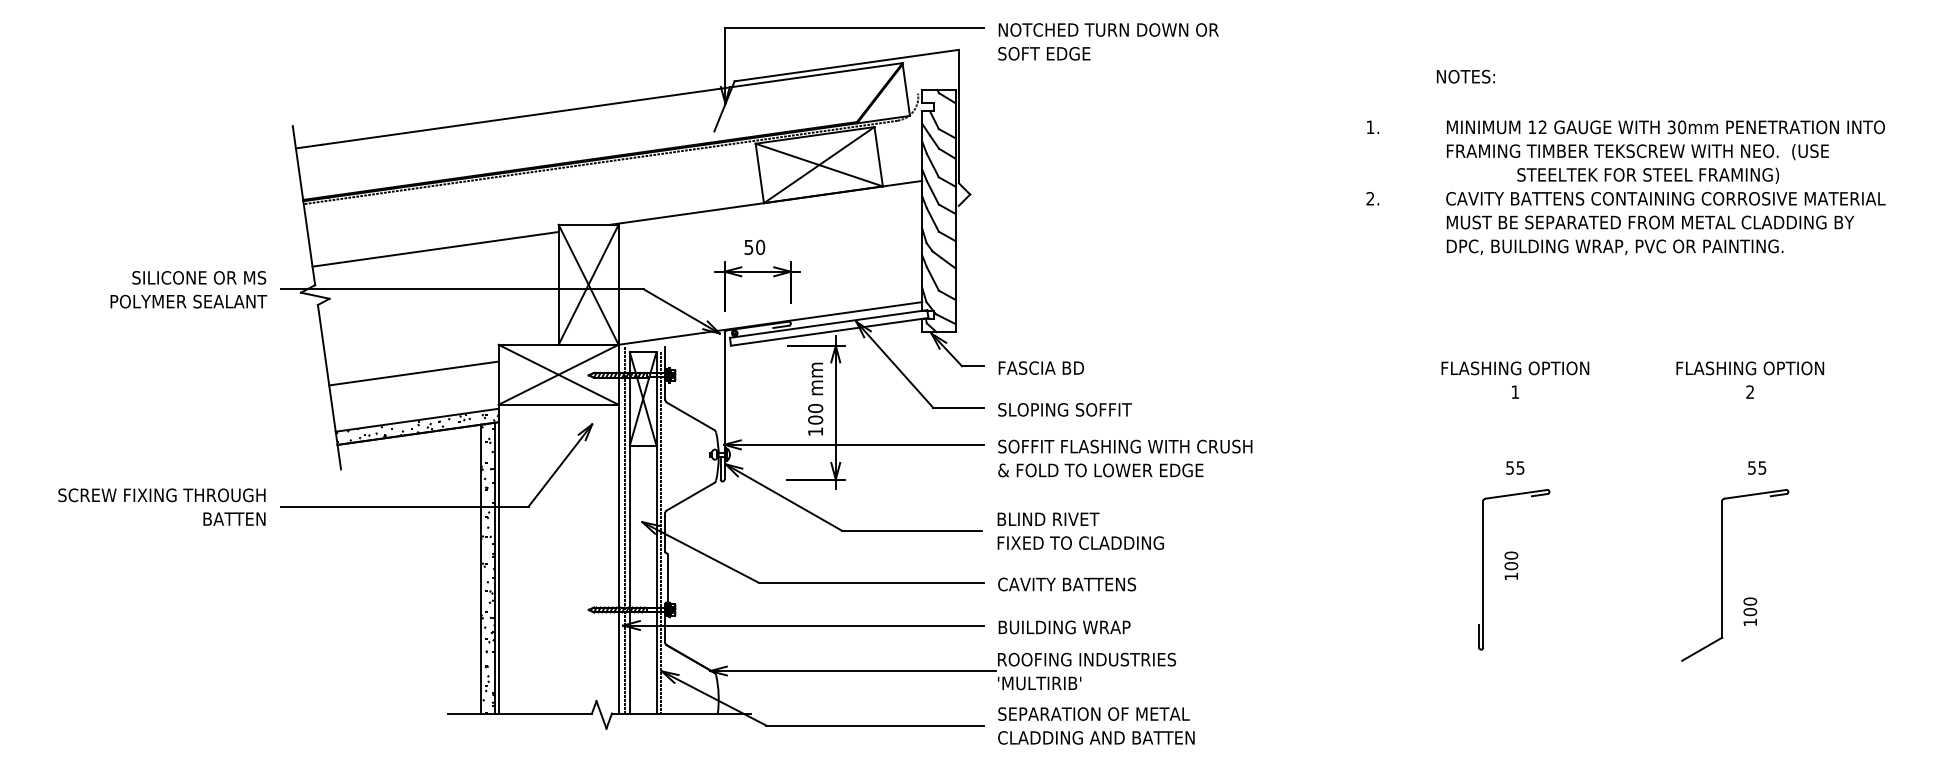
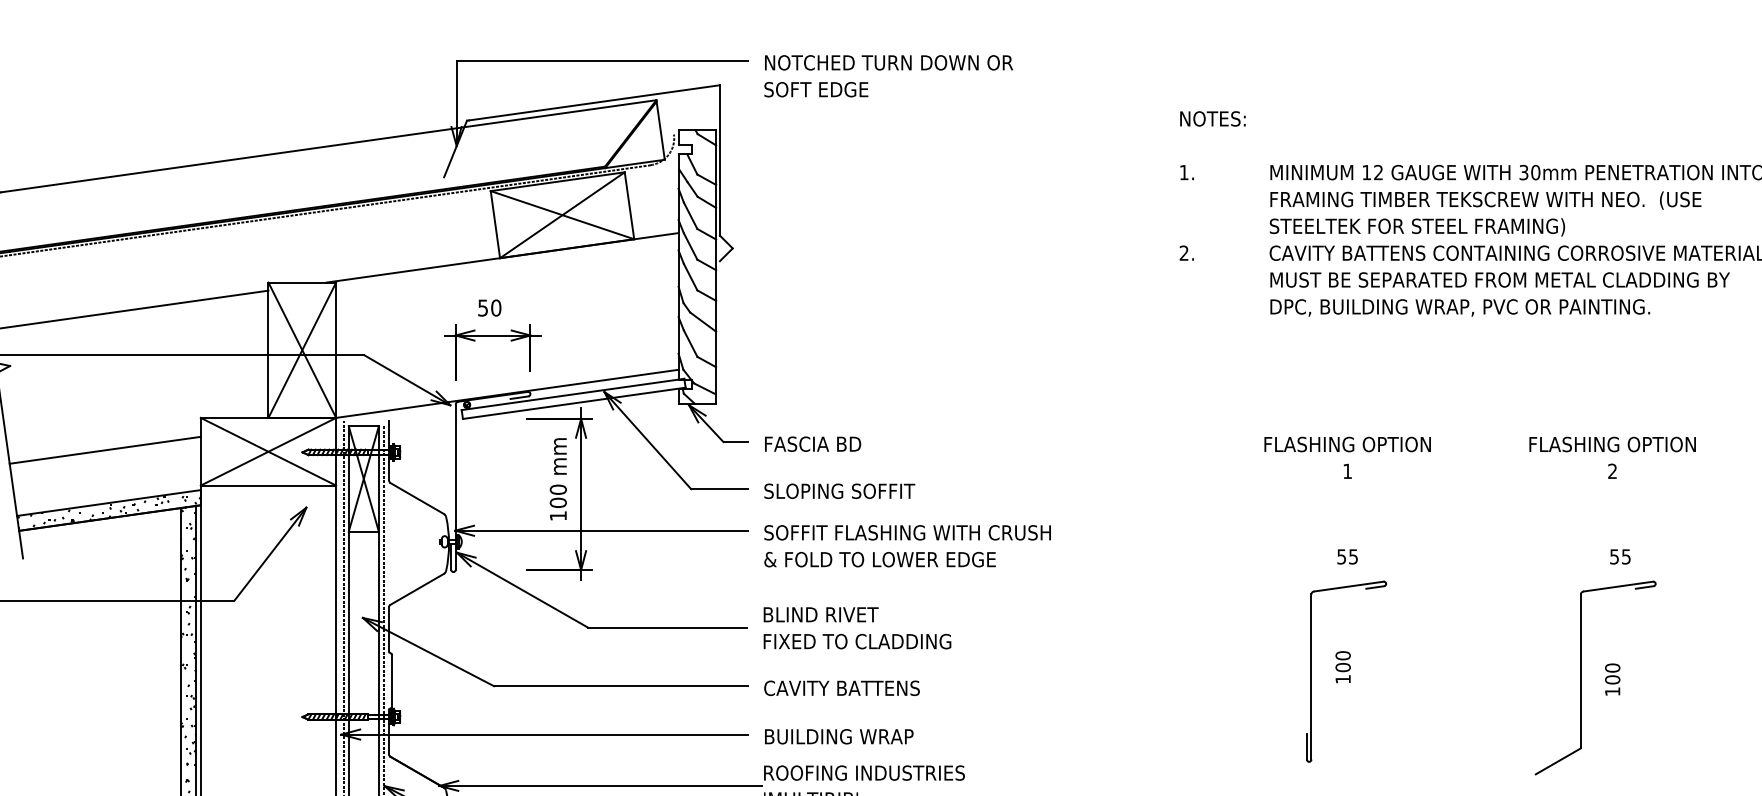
text: (1465, 76) -> (1212, 118), moved
text: (1648, 175) -> (1417, 226), moved
text: (1750, 611) -> (1612, 679), moved

